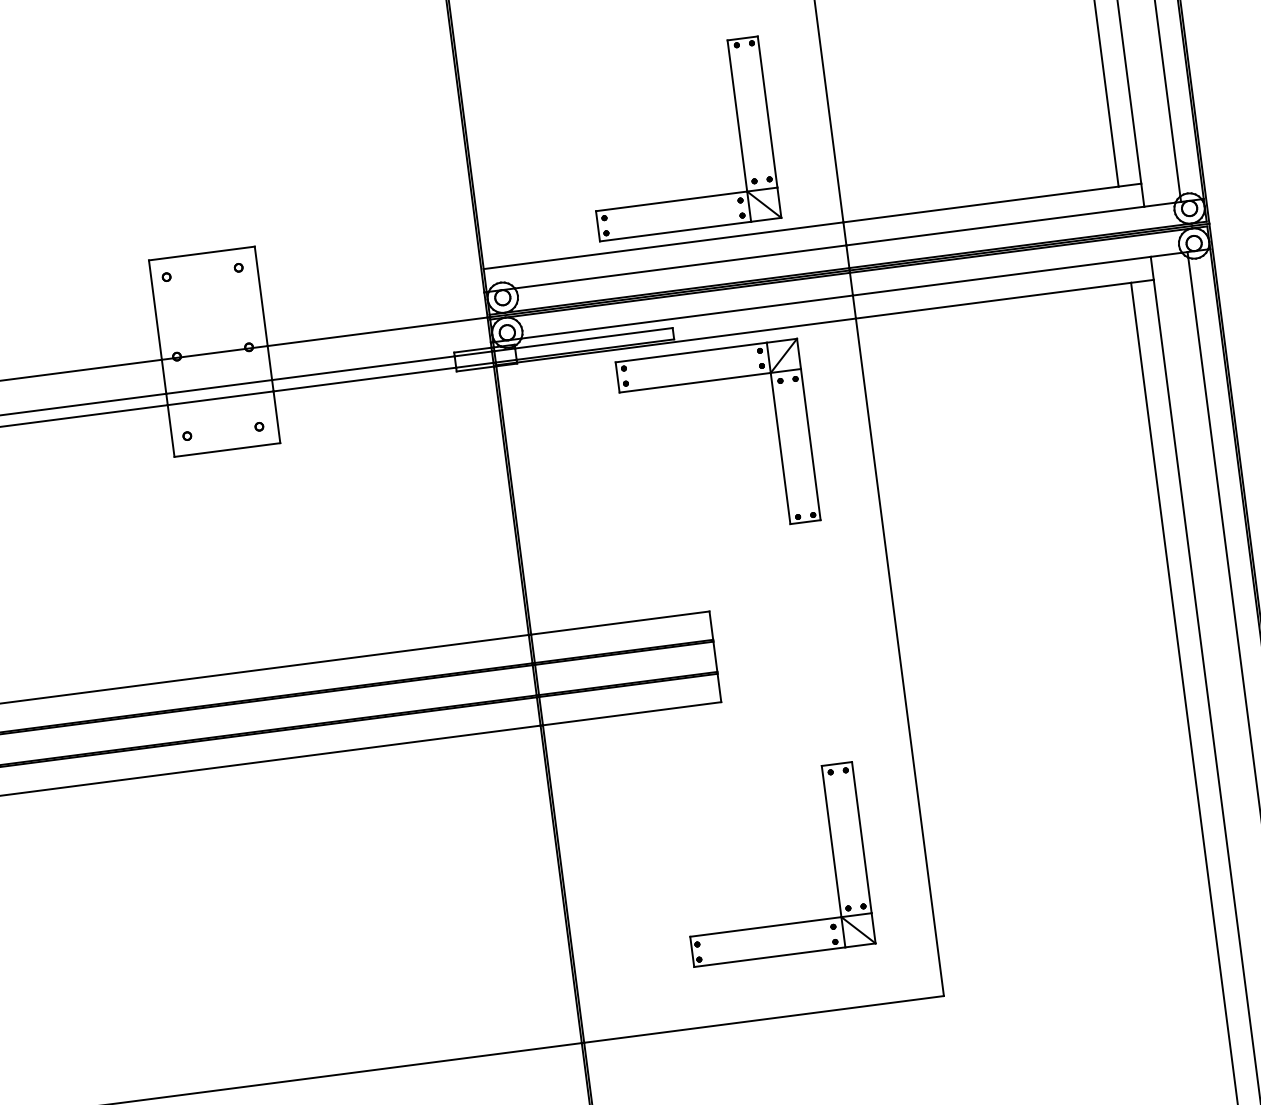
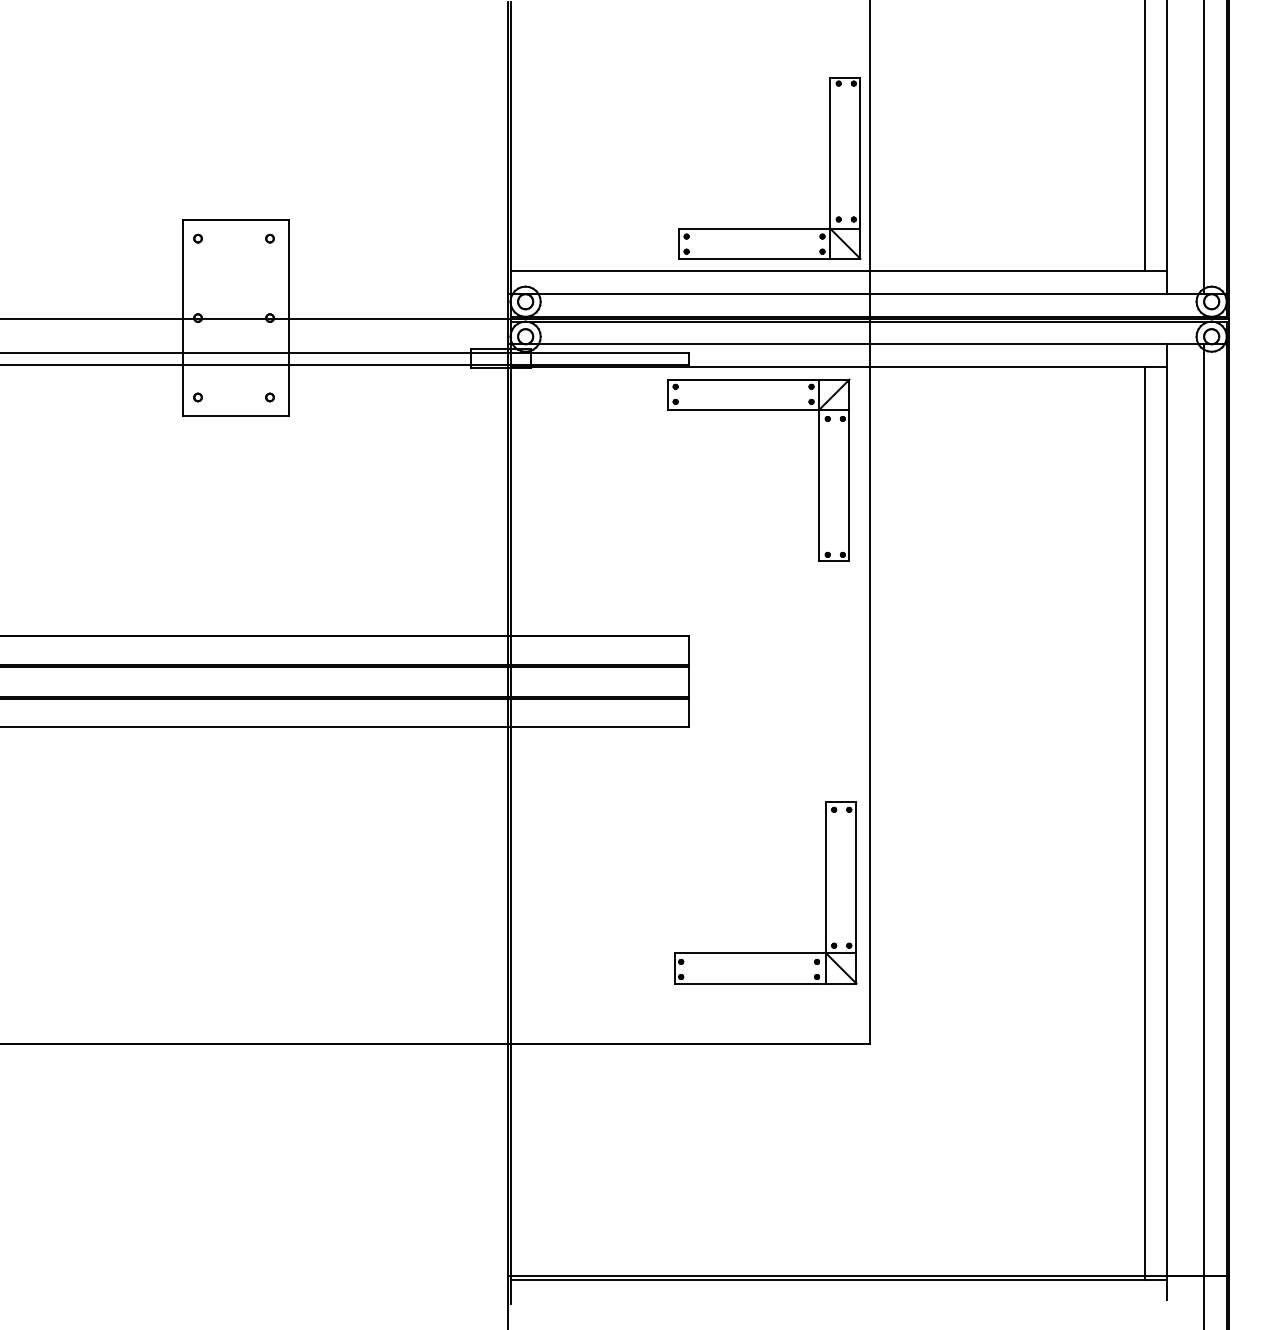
part: (738, 131) -> (829, 168), moved
part: (710, 381) -> (758, 410), moved
part: (832, 856) -> (825, 892), moved

